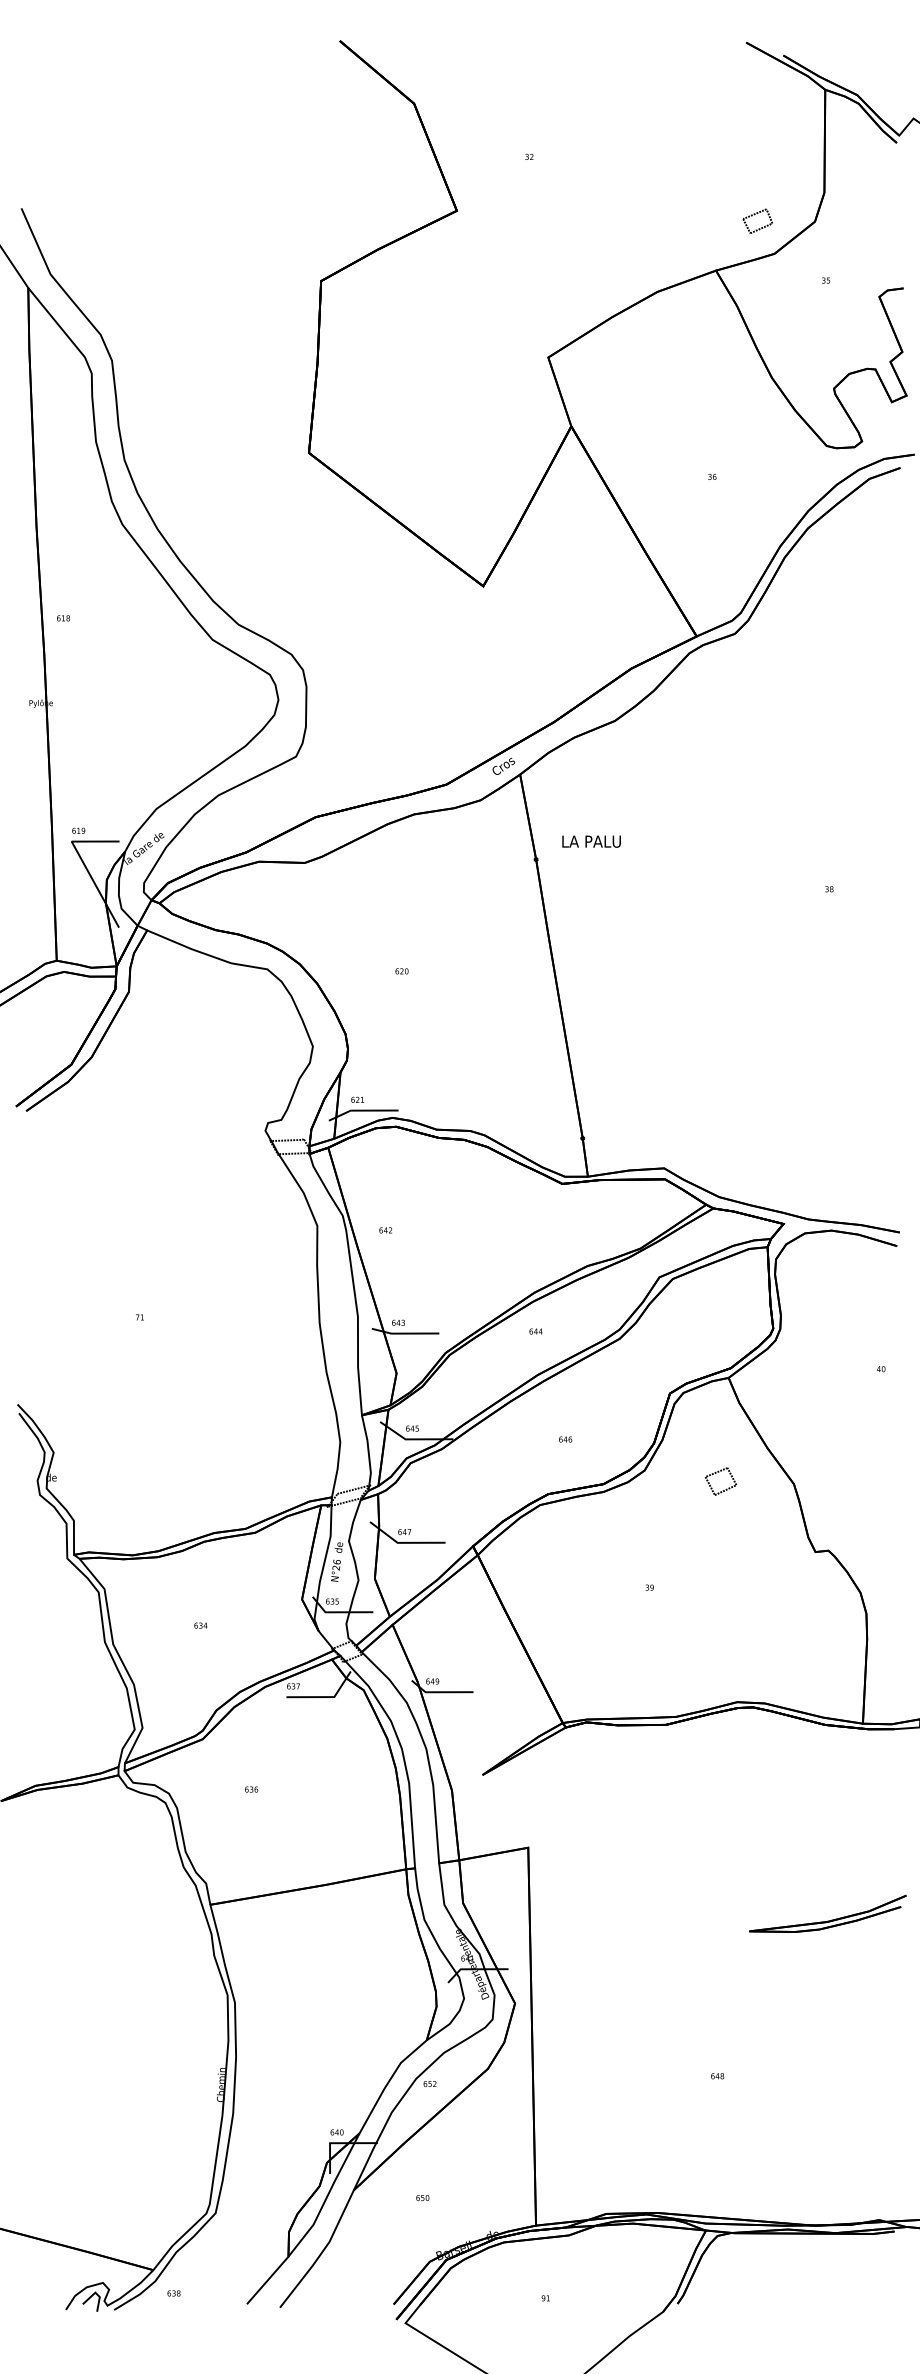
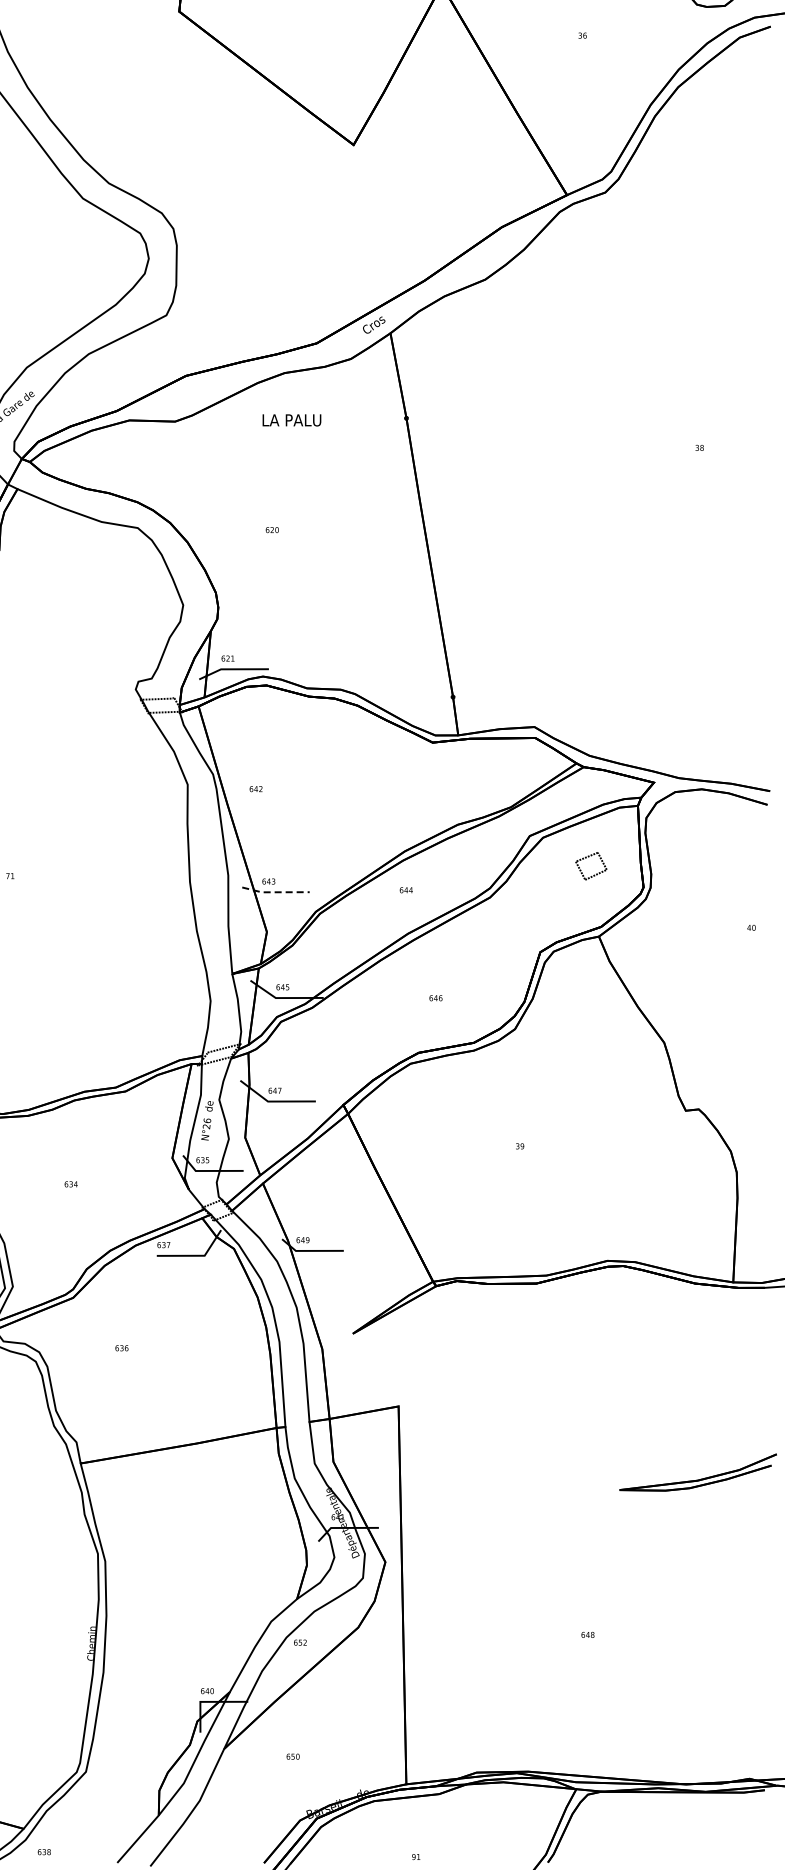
text: (591, 841) -> (291, 420), moved
line: (404, 1333) -> (274, 892), solid -> dashed
part: (726, 1488) -> (596, 873), moved

